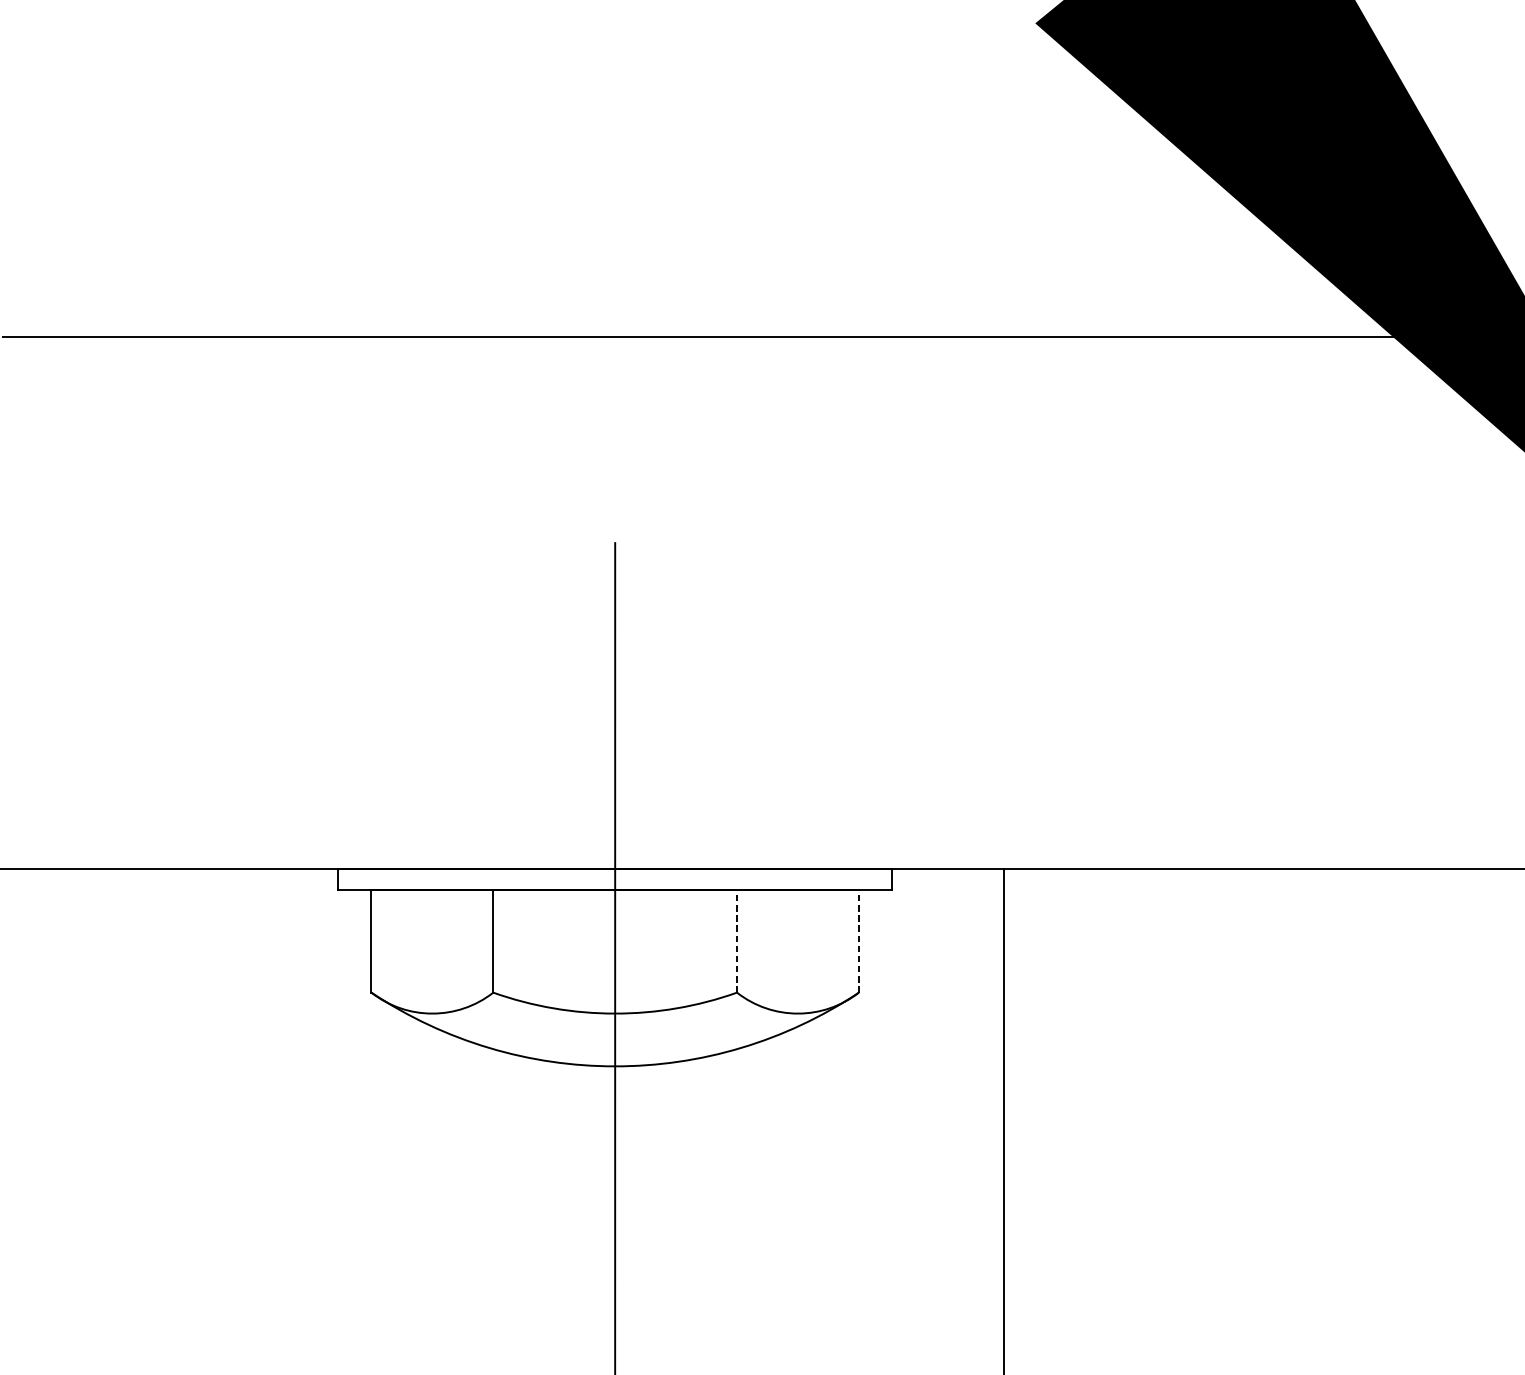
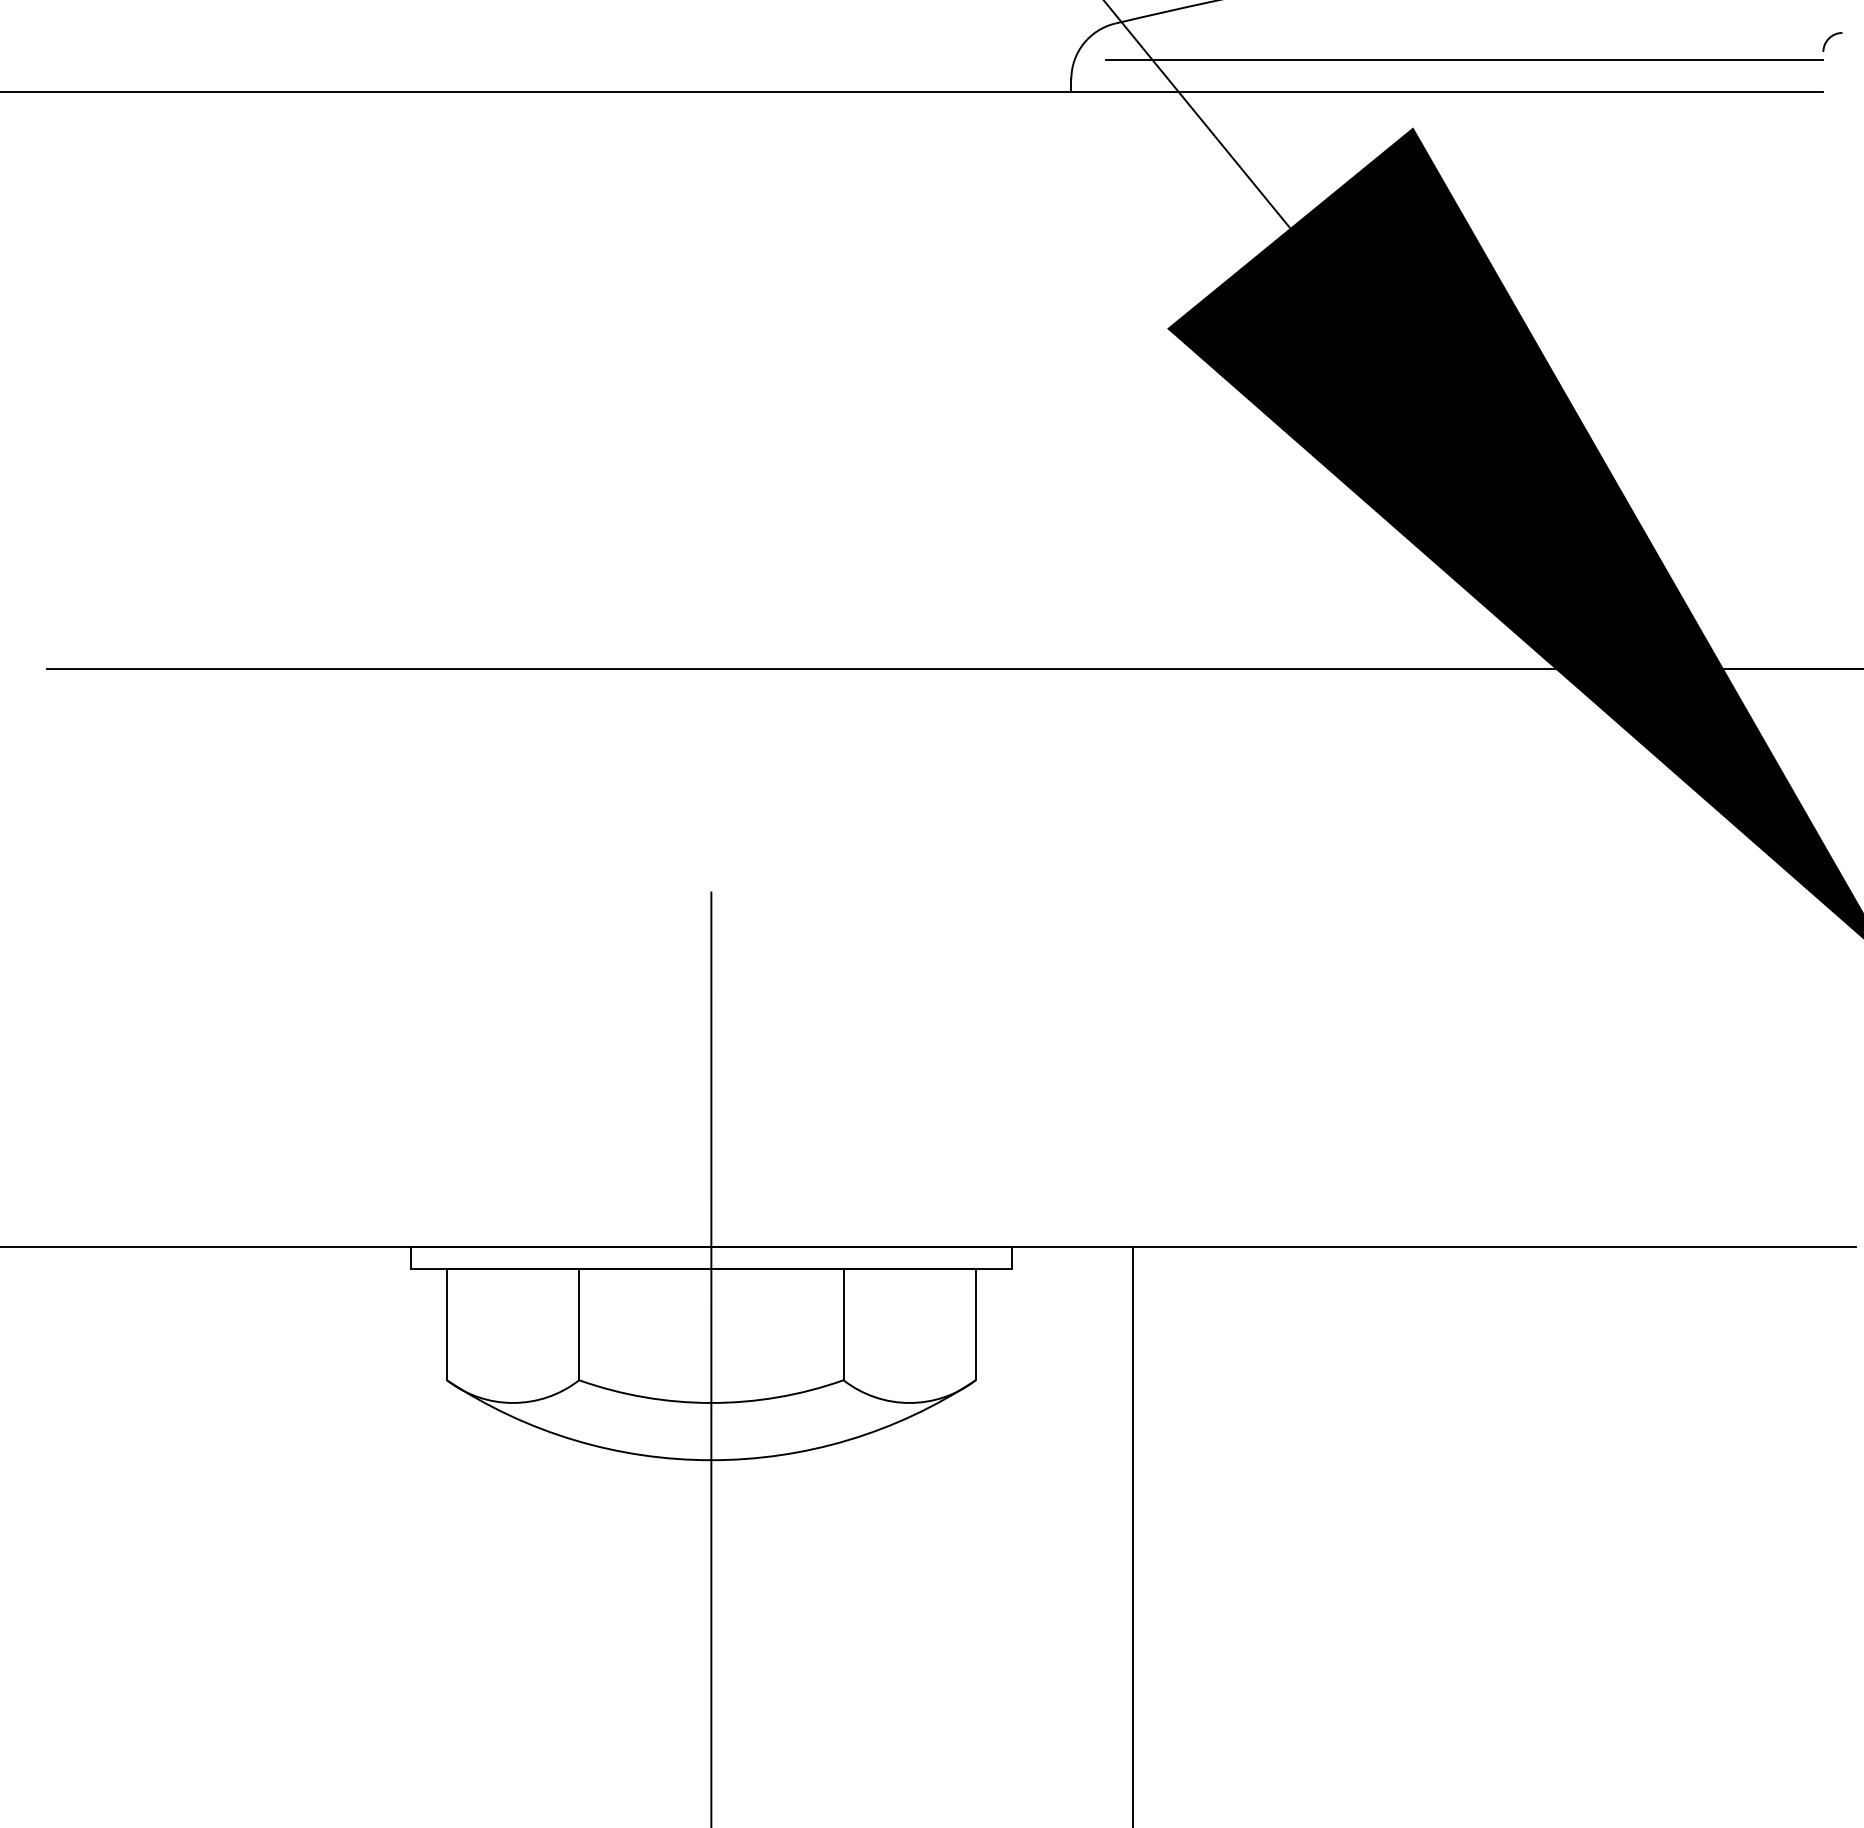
line: (736, 941) -> (843, 1324), dashed -> solid
line: (858, 941) -> (975, 1324), dashed -> solid

